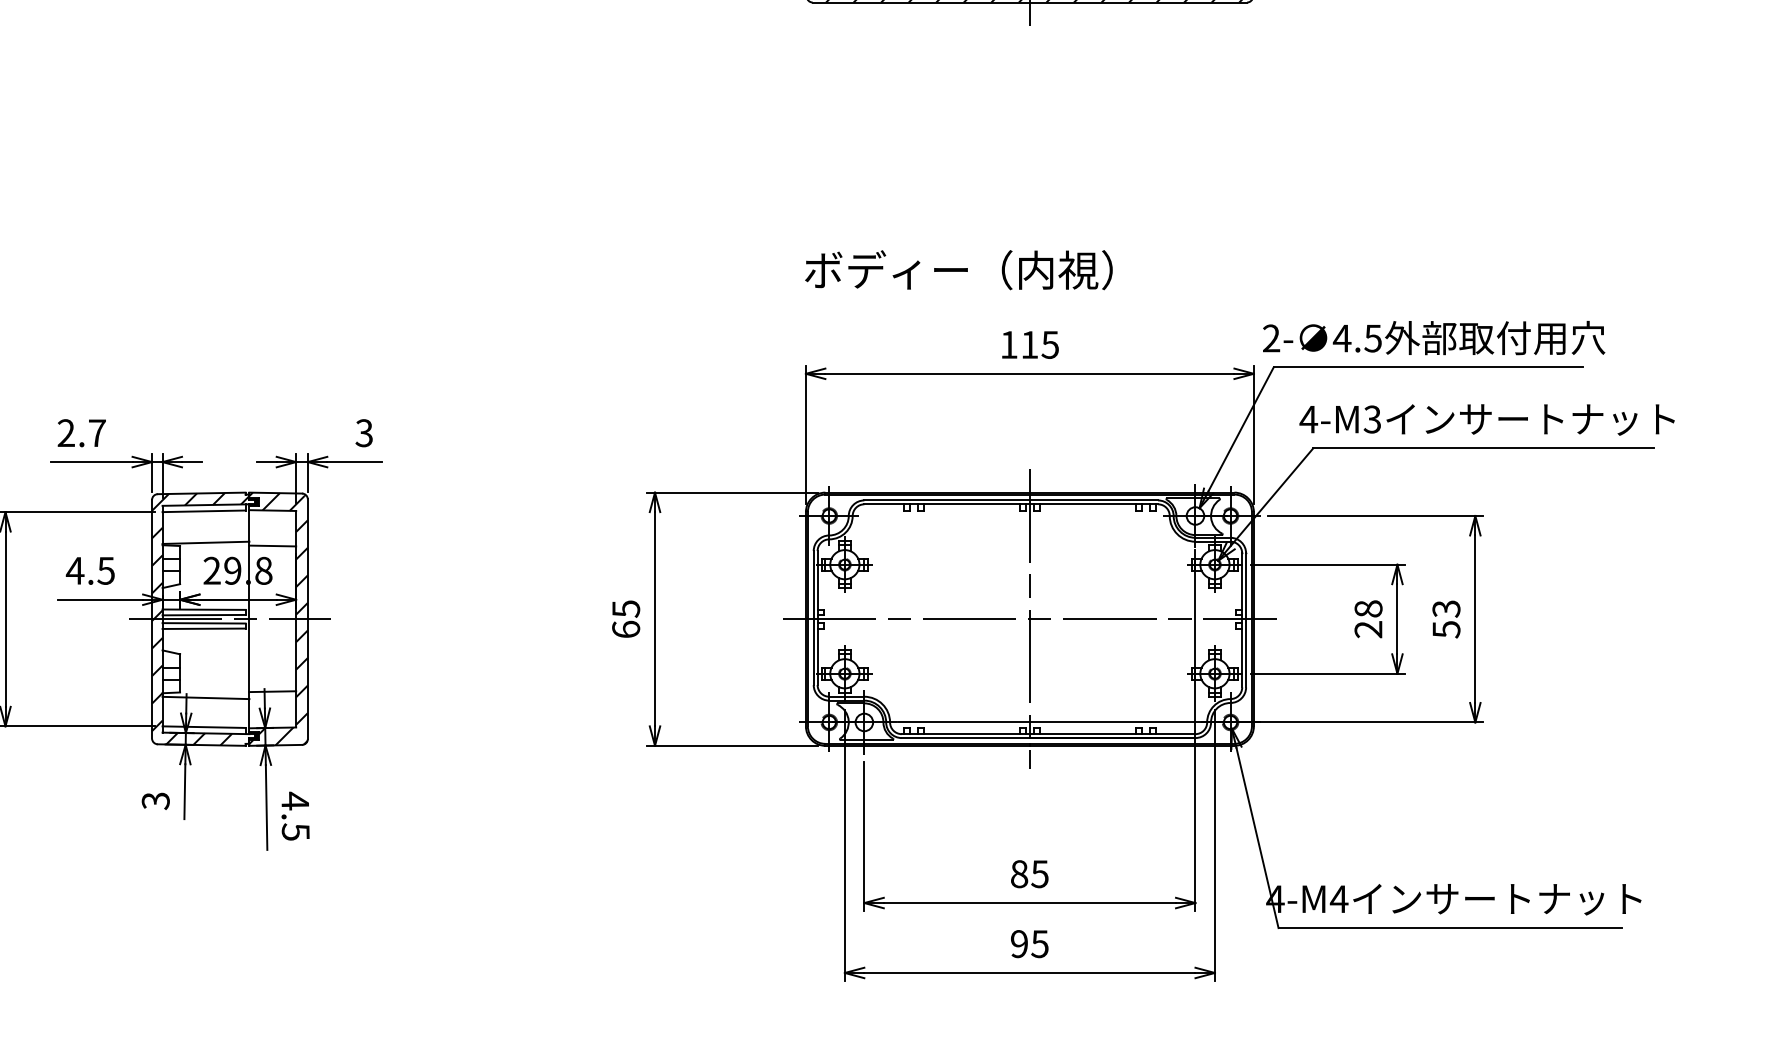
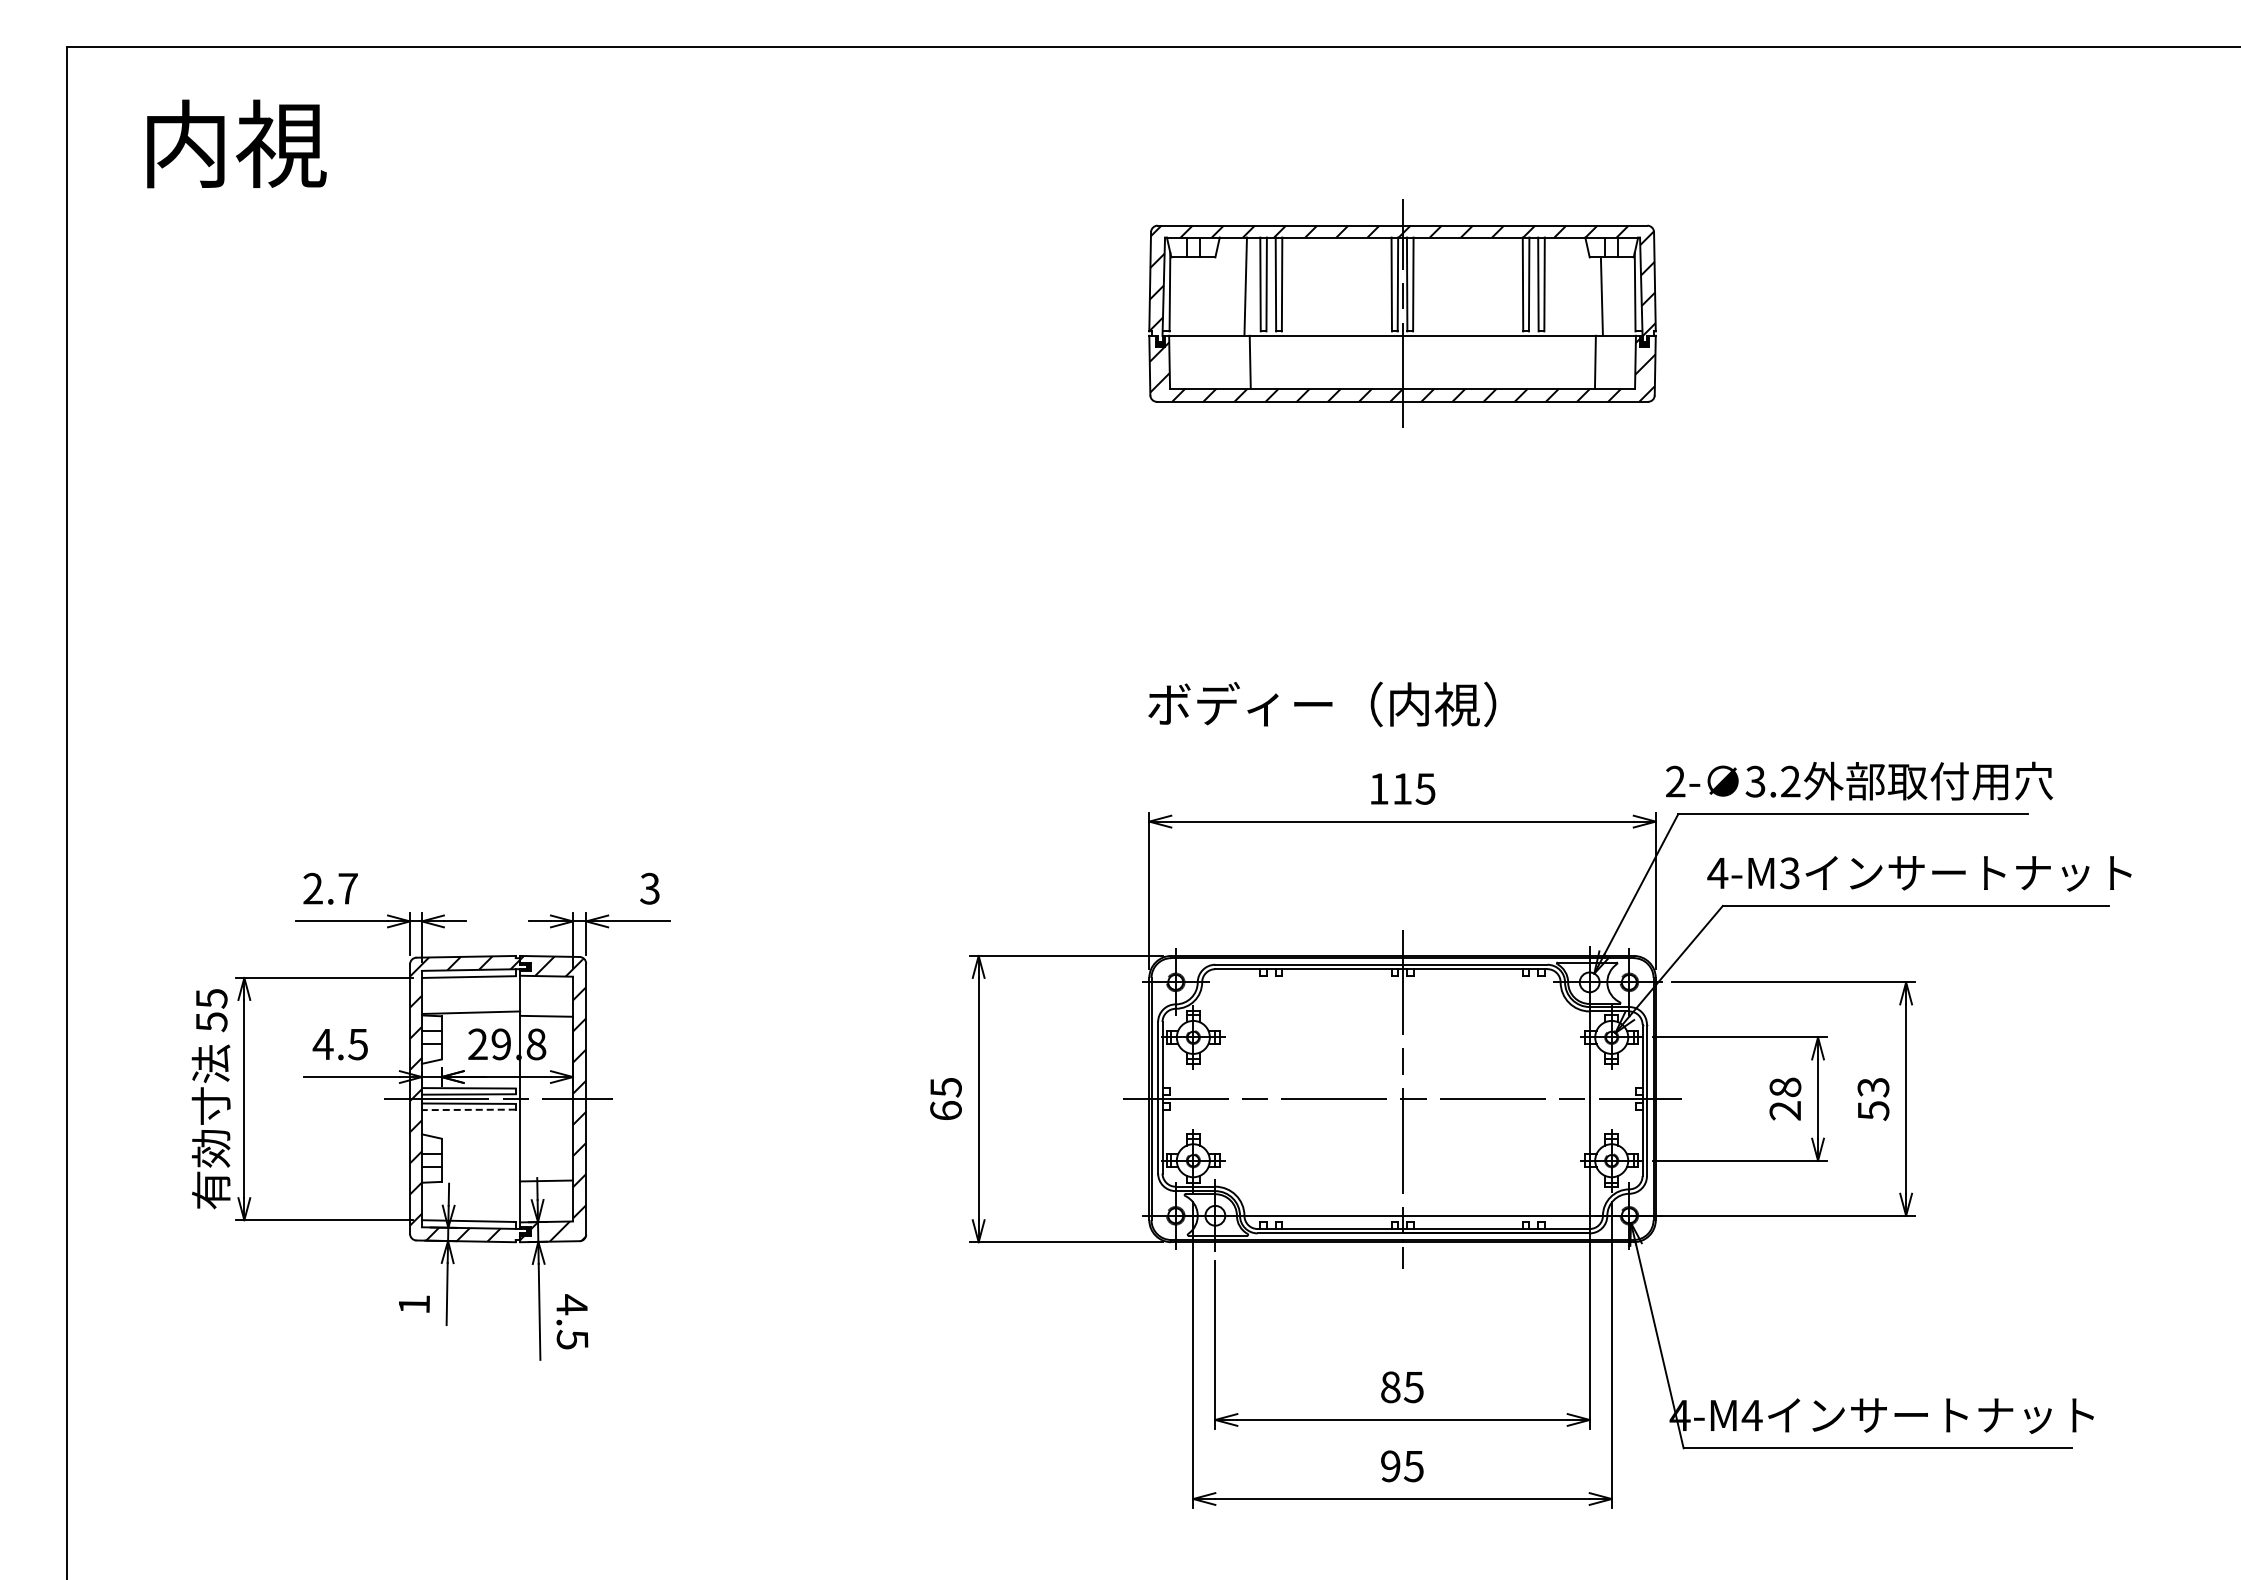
text: (1357, 338) -> (1772, 781), 4.5 -> 3.2
line: (203, 628) -> (468, 1109), solid -> dashed
line: (205, 697) -> (470, 1187), removed
text: (155, 800) -> (414, 1304), 3 -> 1

